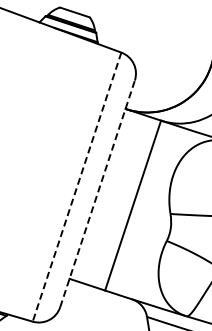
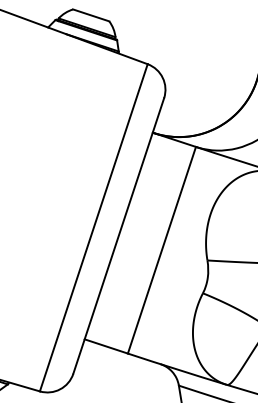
line: (77, 187) -> (94, 228), dashed -> solid
line: (97, 193) -> (118, 235), dashed -> solid

